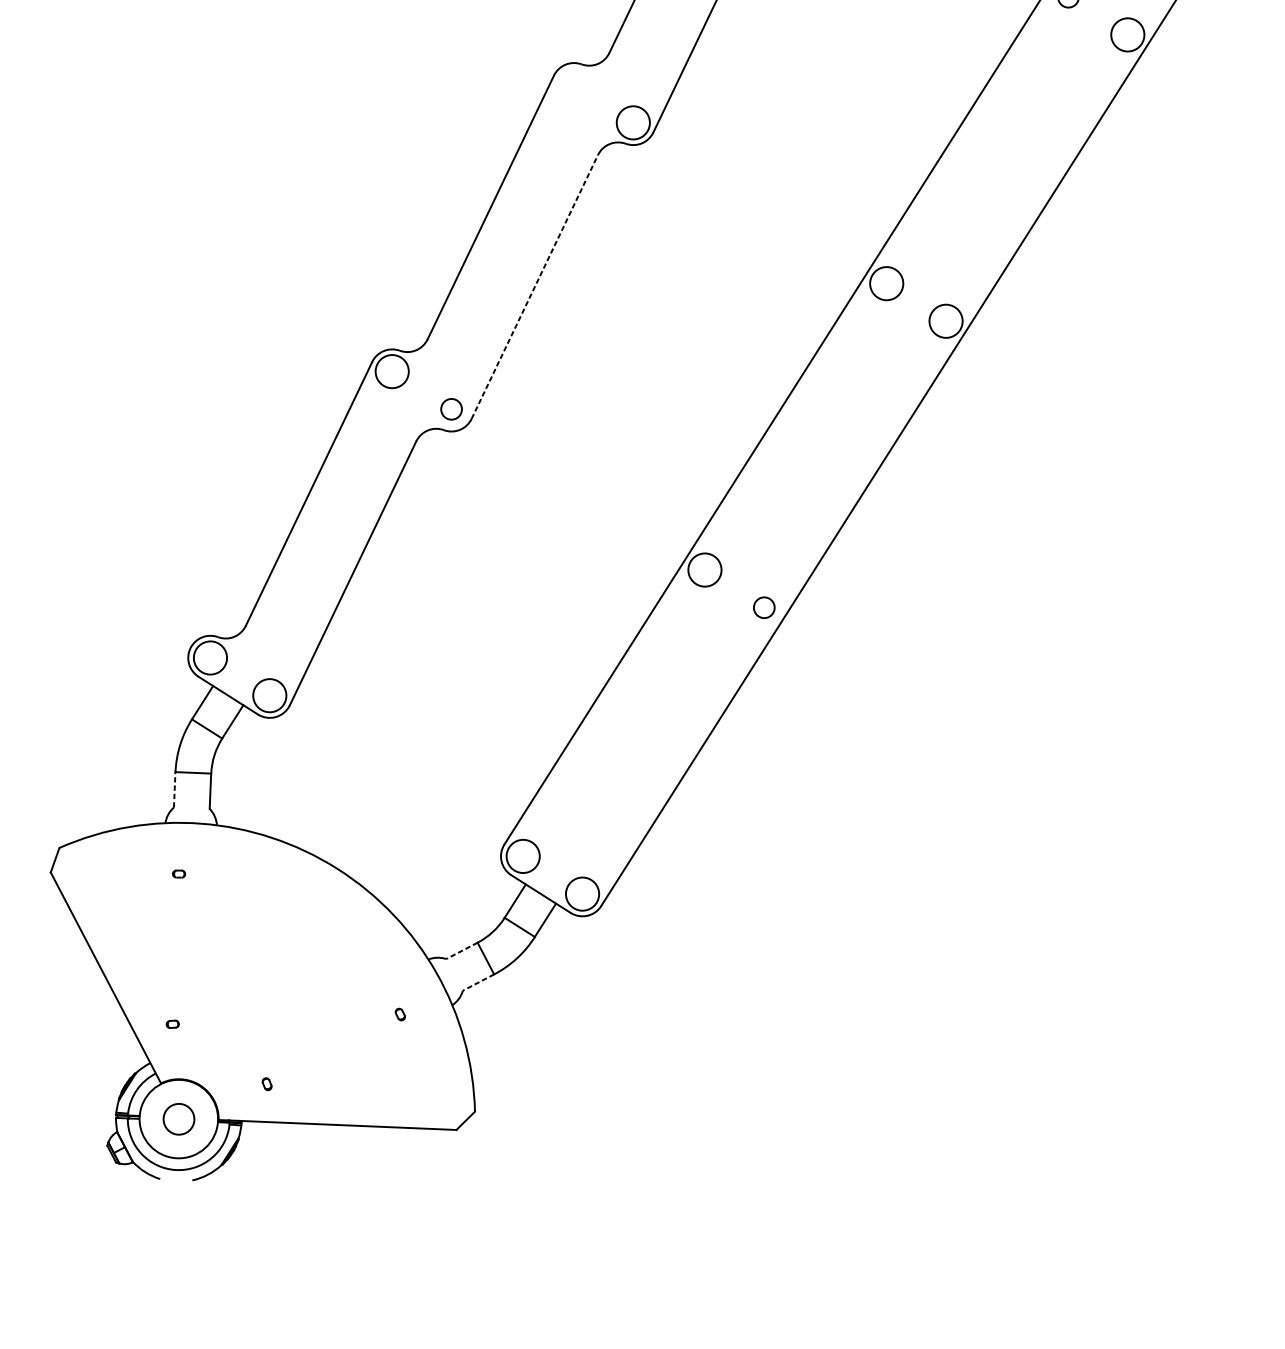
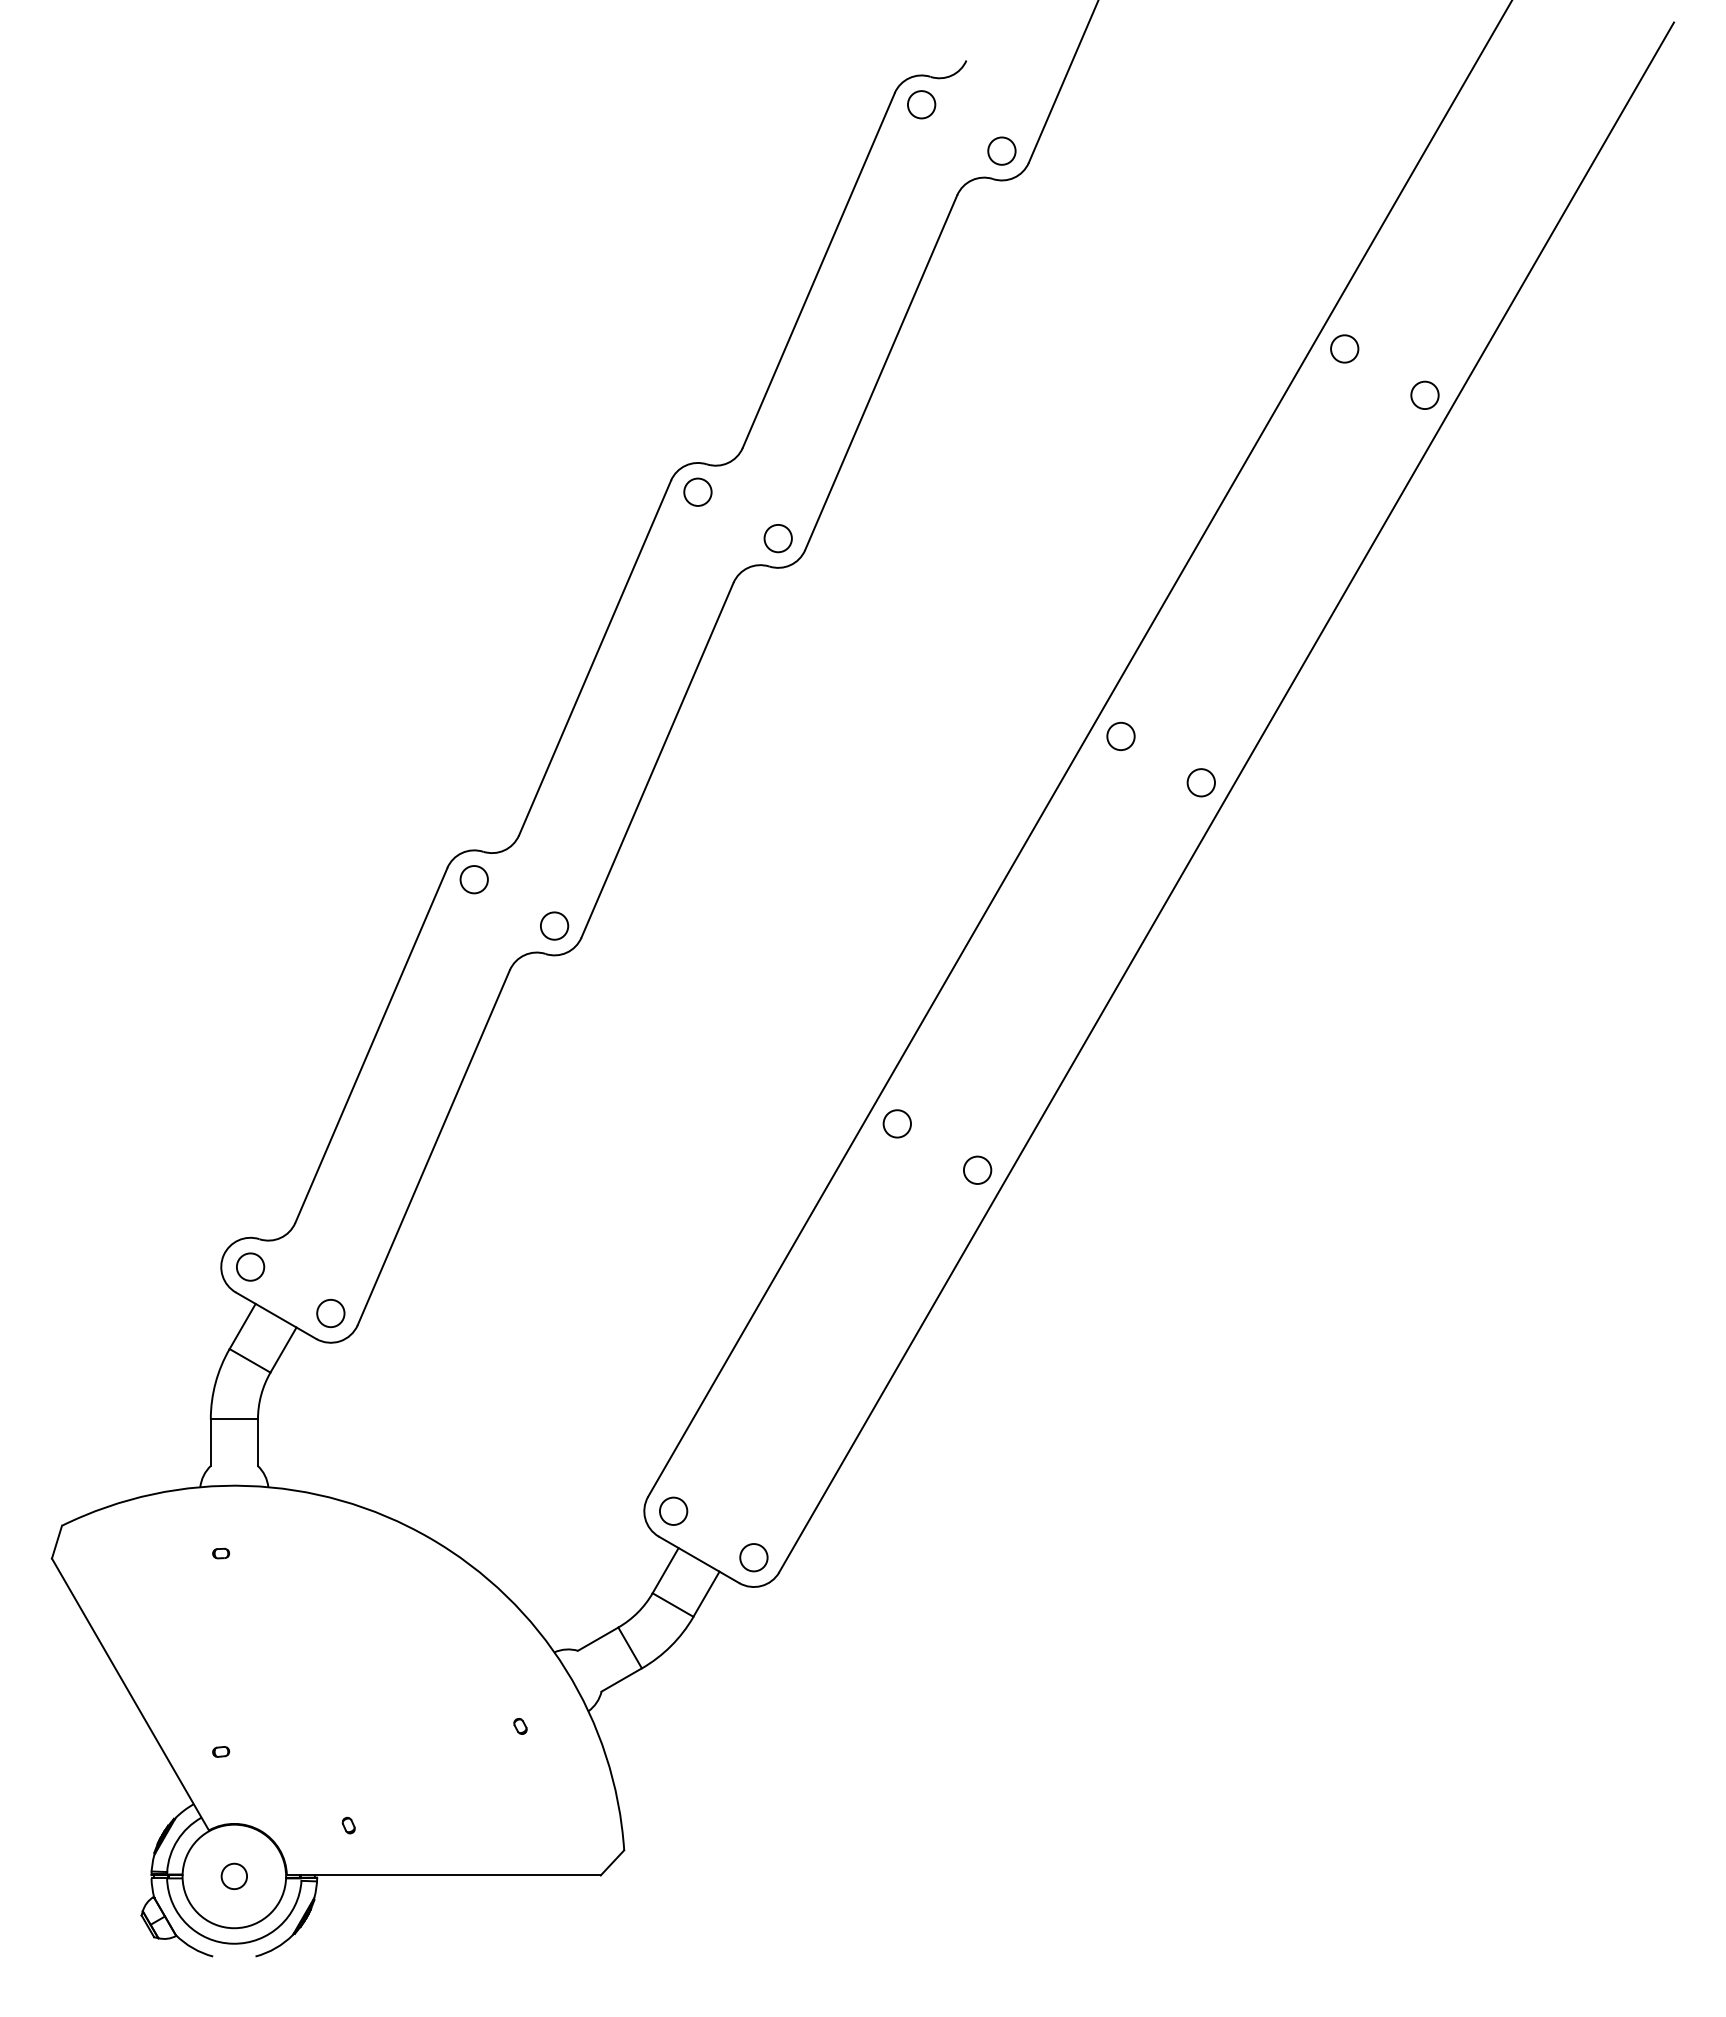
circle: (1127, 35) -> (1424, 395), size x0.62
circle: (573, 84) -> (697, 491), added
circle: (632, 122) -> (777, 538), size x0.62
circle: (886, 283) -> (1120, 736), size x0.62
line: (534, 287) -> (657, 760), dashed -> solid
circle: (945, 321) -> (1200, 782), size x0.62
circle: (391, 371) -> (473, 879), size x0.62
circle: (705, 569) -> (897, 1123), size x0.62
circle: (210, 657) -> (250, 1266), size x0.62
circle: (269, 695) -> (330, 1313), size x0.62
line: (174, 789) -> (210, 1442), dashed -> solid
circle: (523, 855) -> (673, 1510), size x0.62
circle: (582, 893) -> (753, 1557), size x0.62
line: (461, 951) -> (597, 1639), dashed -> solid
line: (478, 982) -> (621, 1680), dashed -> solid
circle: (178, 1118) -> (233, 1875), size x0.62

